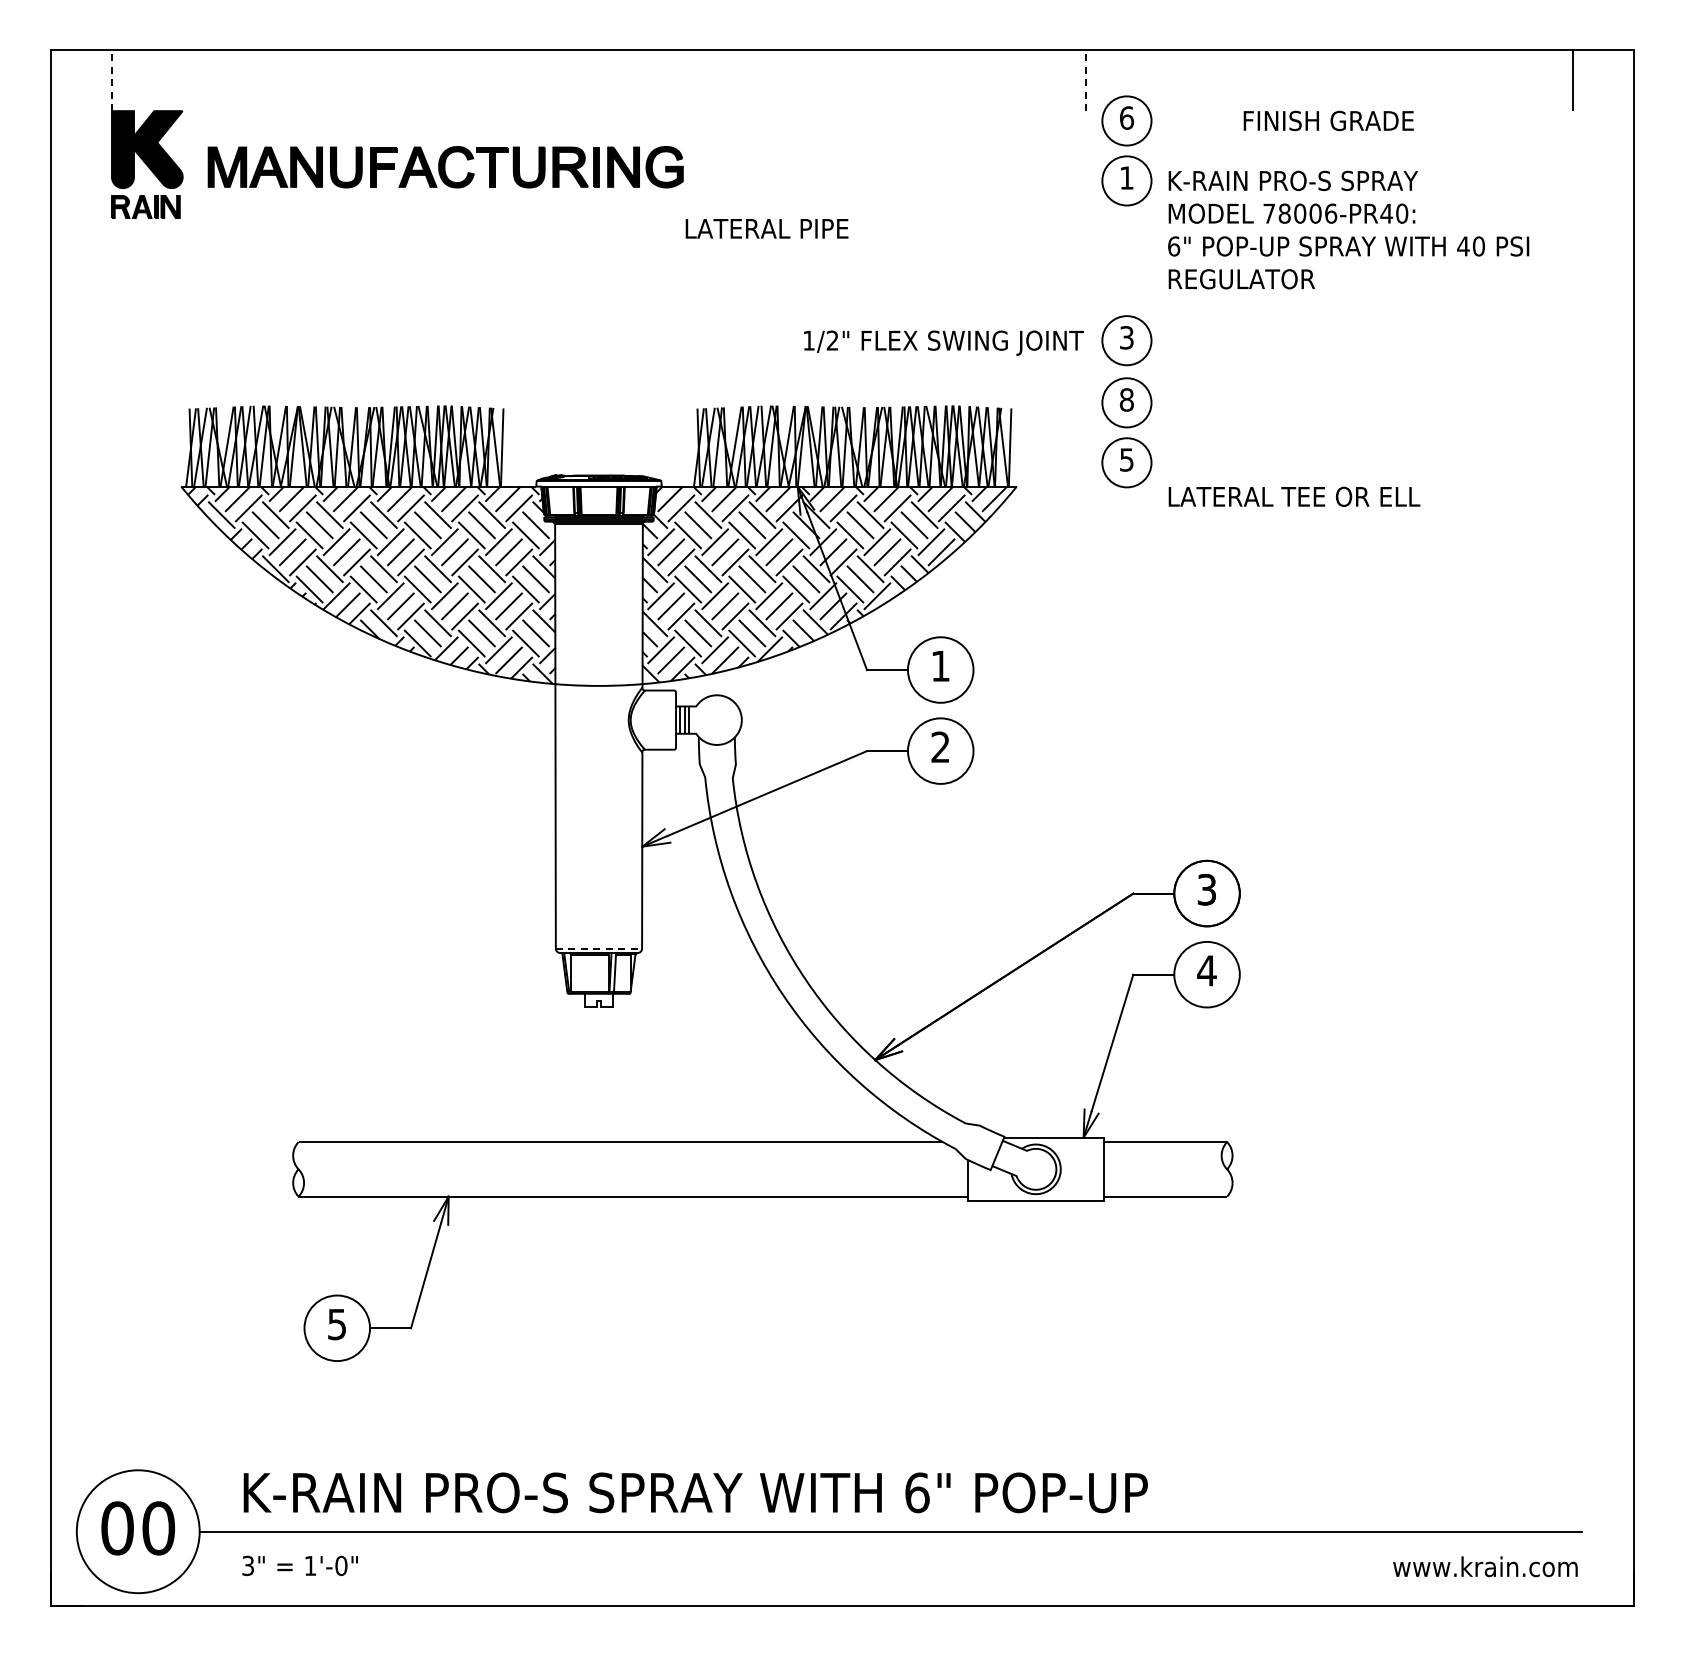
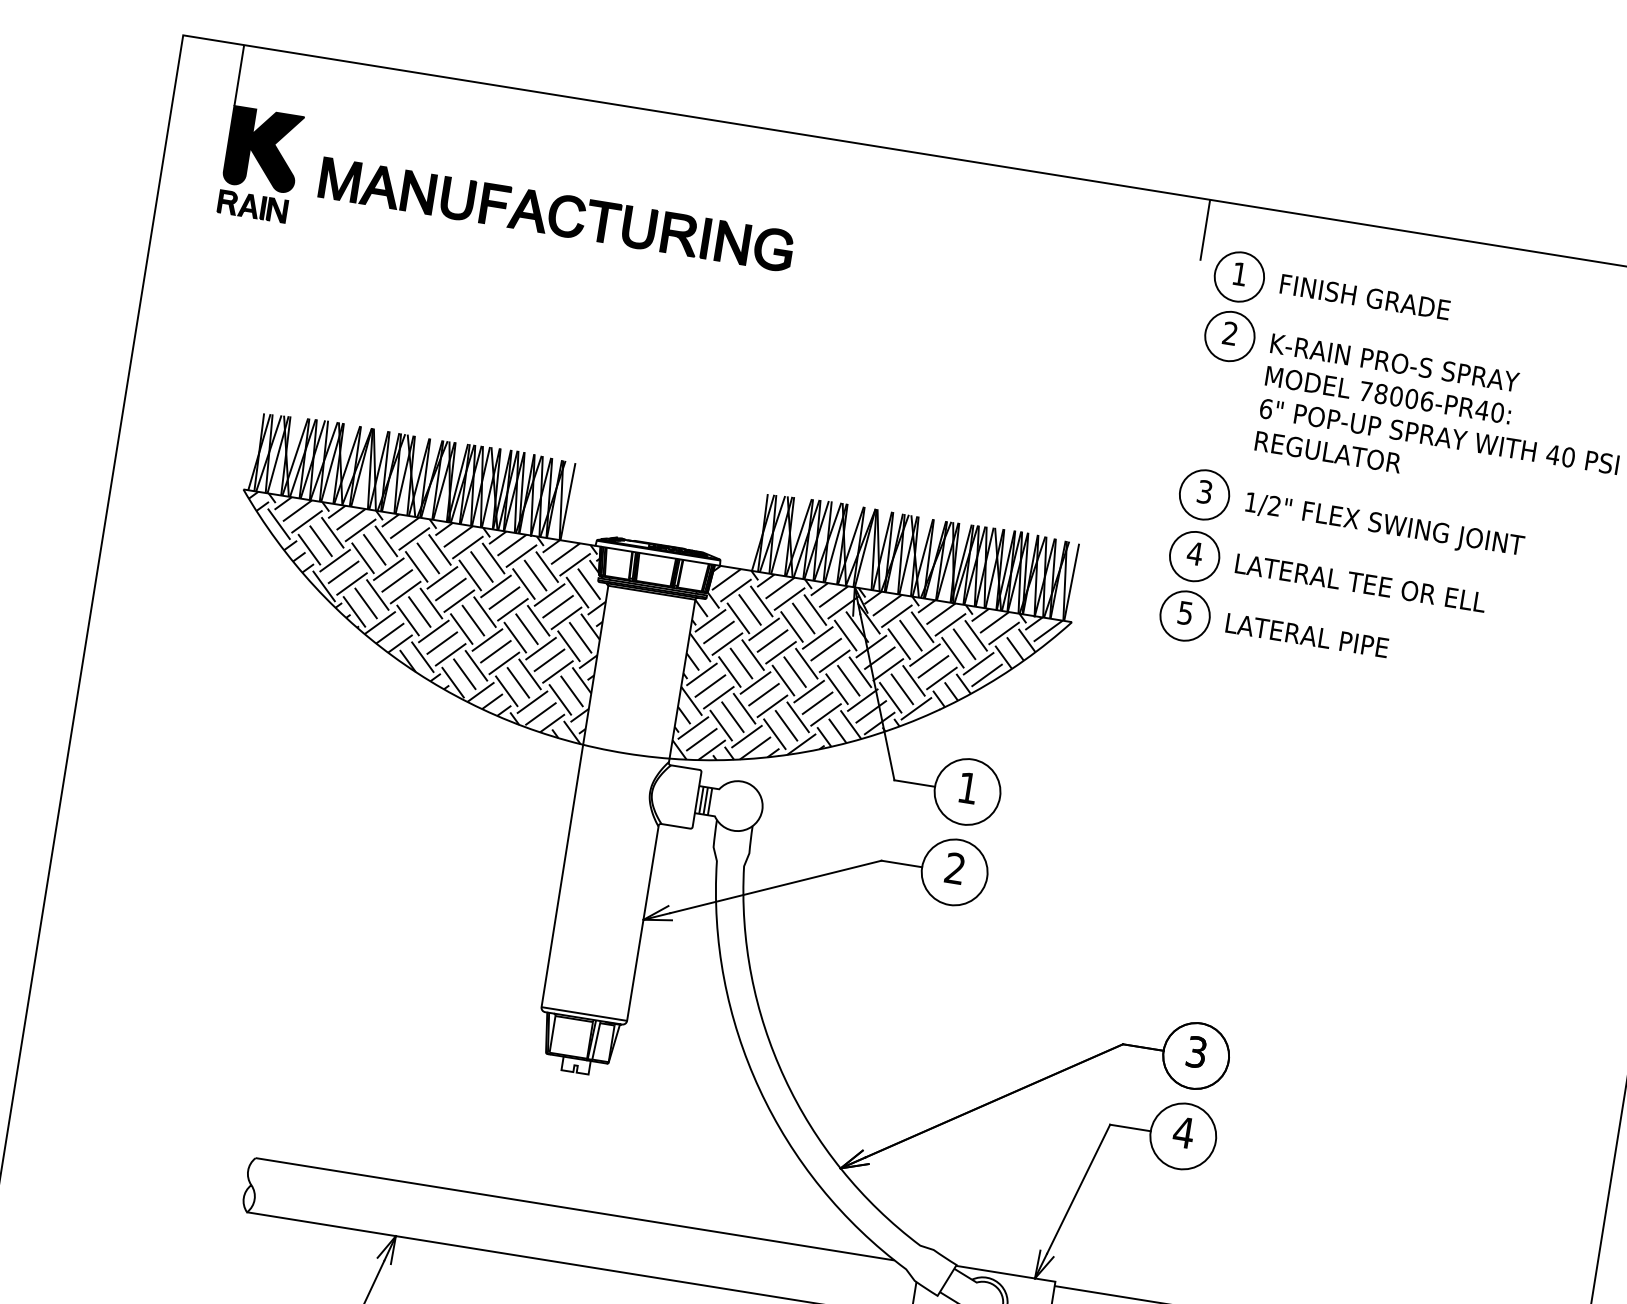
line: (111, 80) -> (238, 75), dashed -> solid
line: (1085, 80) -> (1204, 230), dashed -> solid
text: (1127, 117) -> (1240, 273), 6 -> 1
text: (1328, 120) -> (1365, 296), moved
text: (1126, 177) -> (1230, 333), 1 -> 2
text: (766, 228) -> (1306, 635), moved
text: (943, 342) -> (1384, 525), moved
text: (1126, 399) -> (1194, 553), 8 -> 4
text: (1294, 496) -> (1360, 582), moved
line: (599, 948) -> (584, 1013), dashed -> solid

